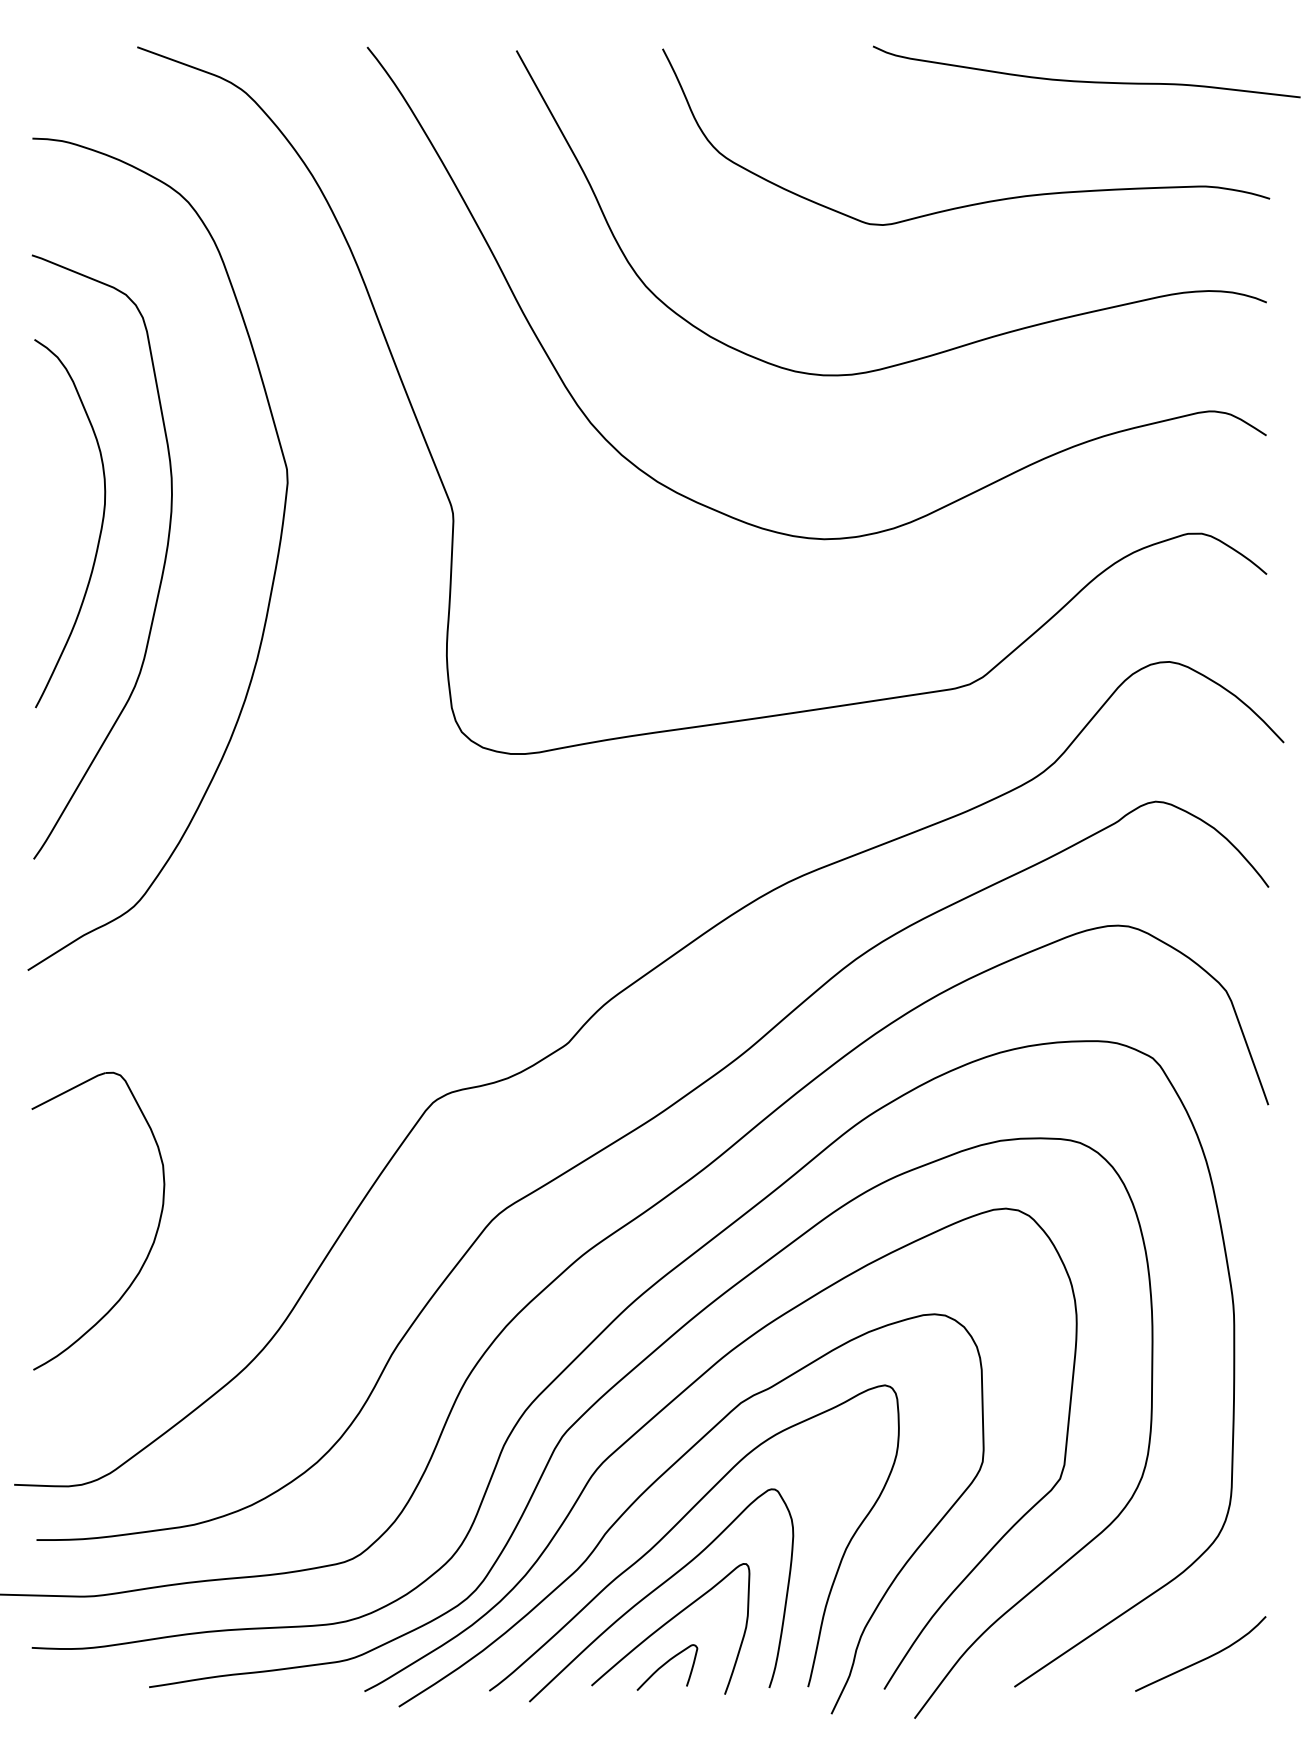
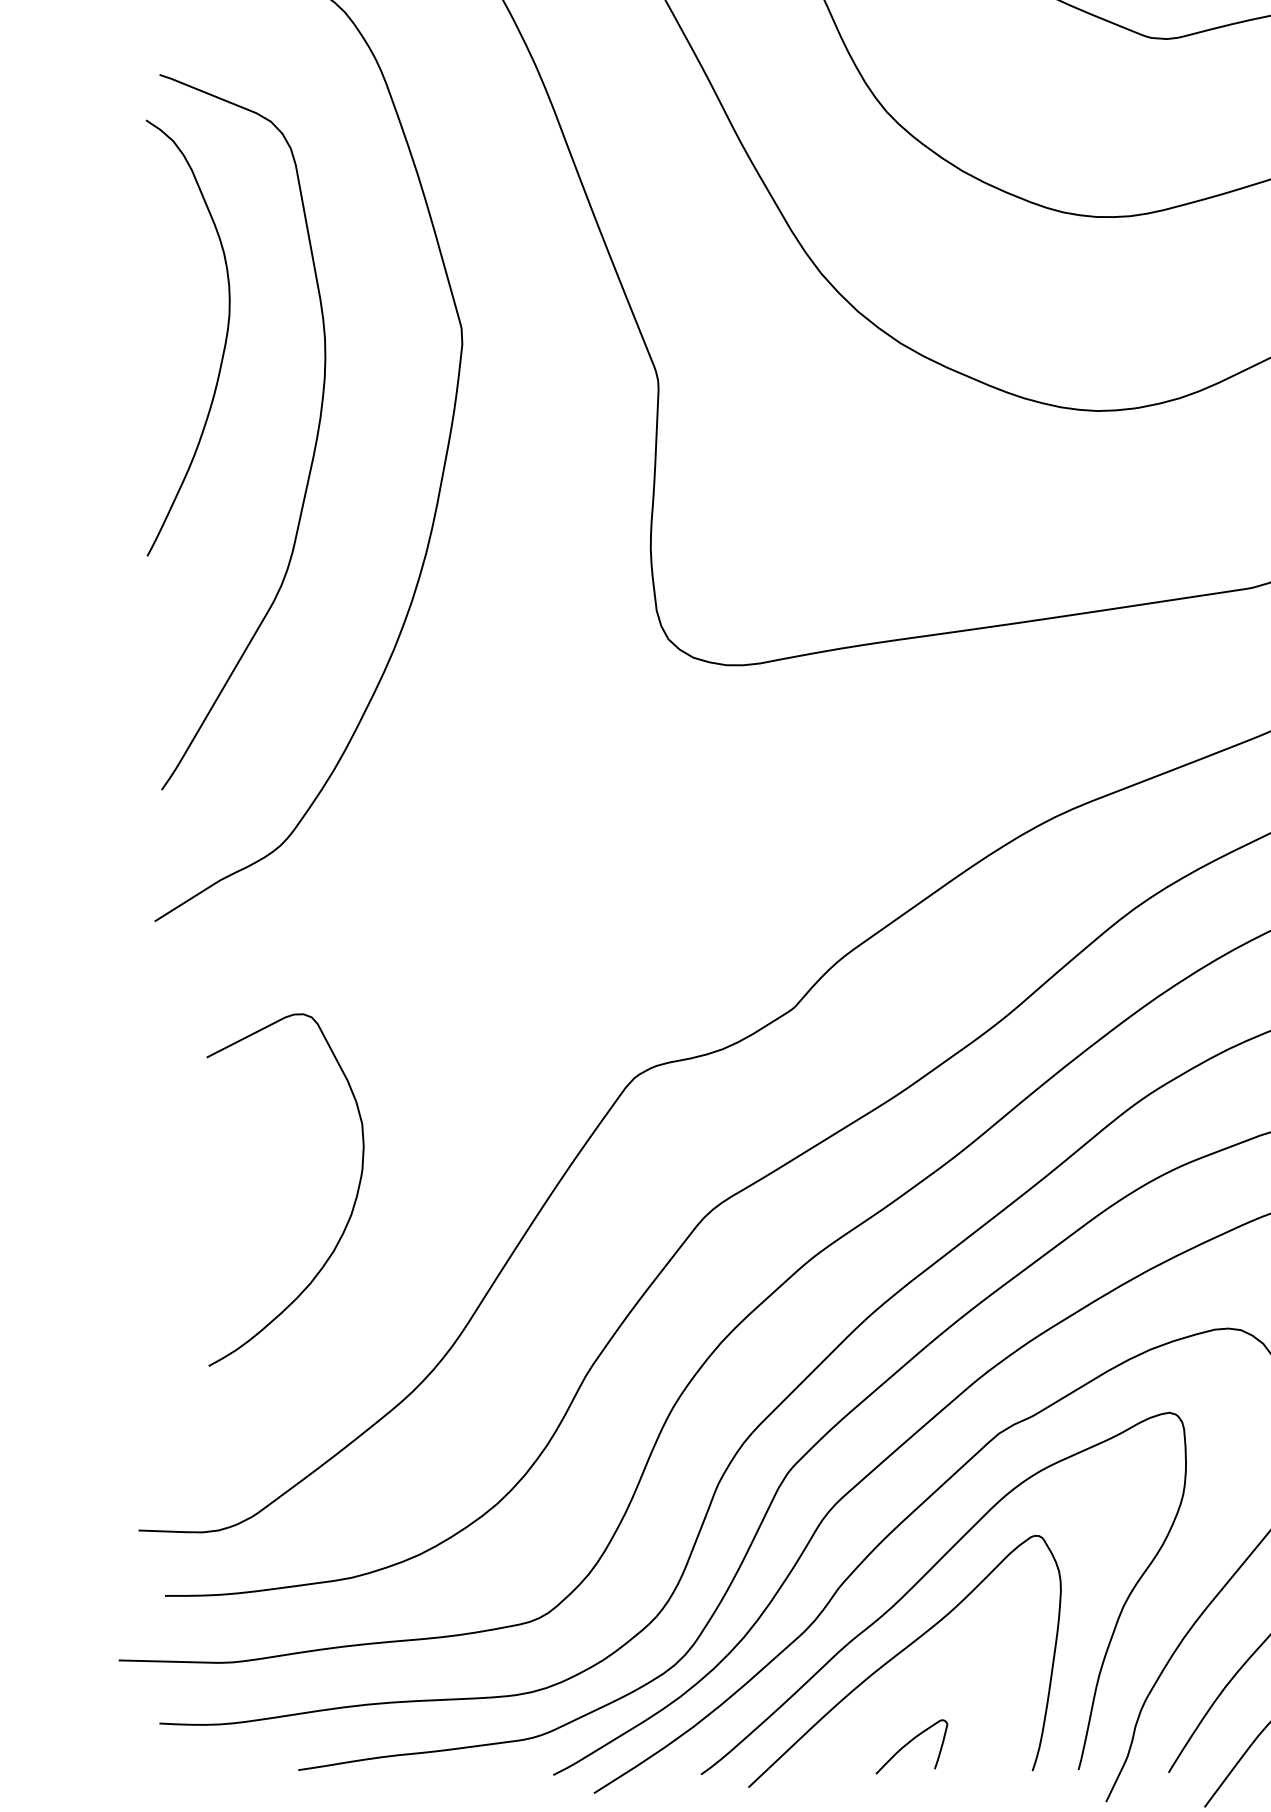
curve: (100, 528) -> (224, 343), moved
part: (153, 1239) -> (350, 1211), moved
curve: (666, 1624) -> (910, 1695), removed

